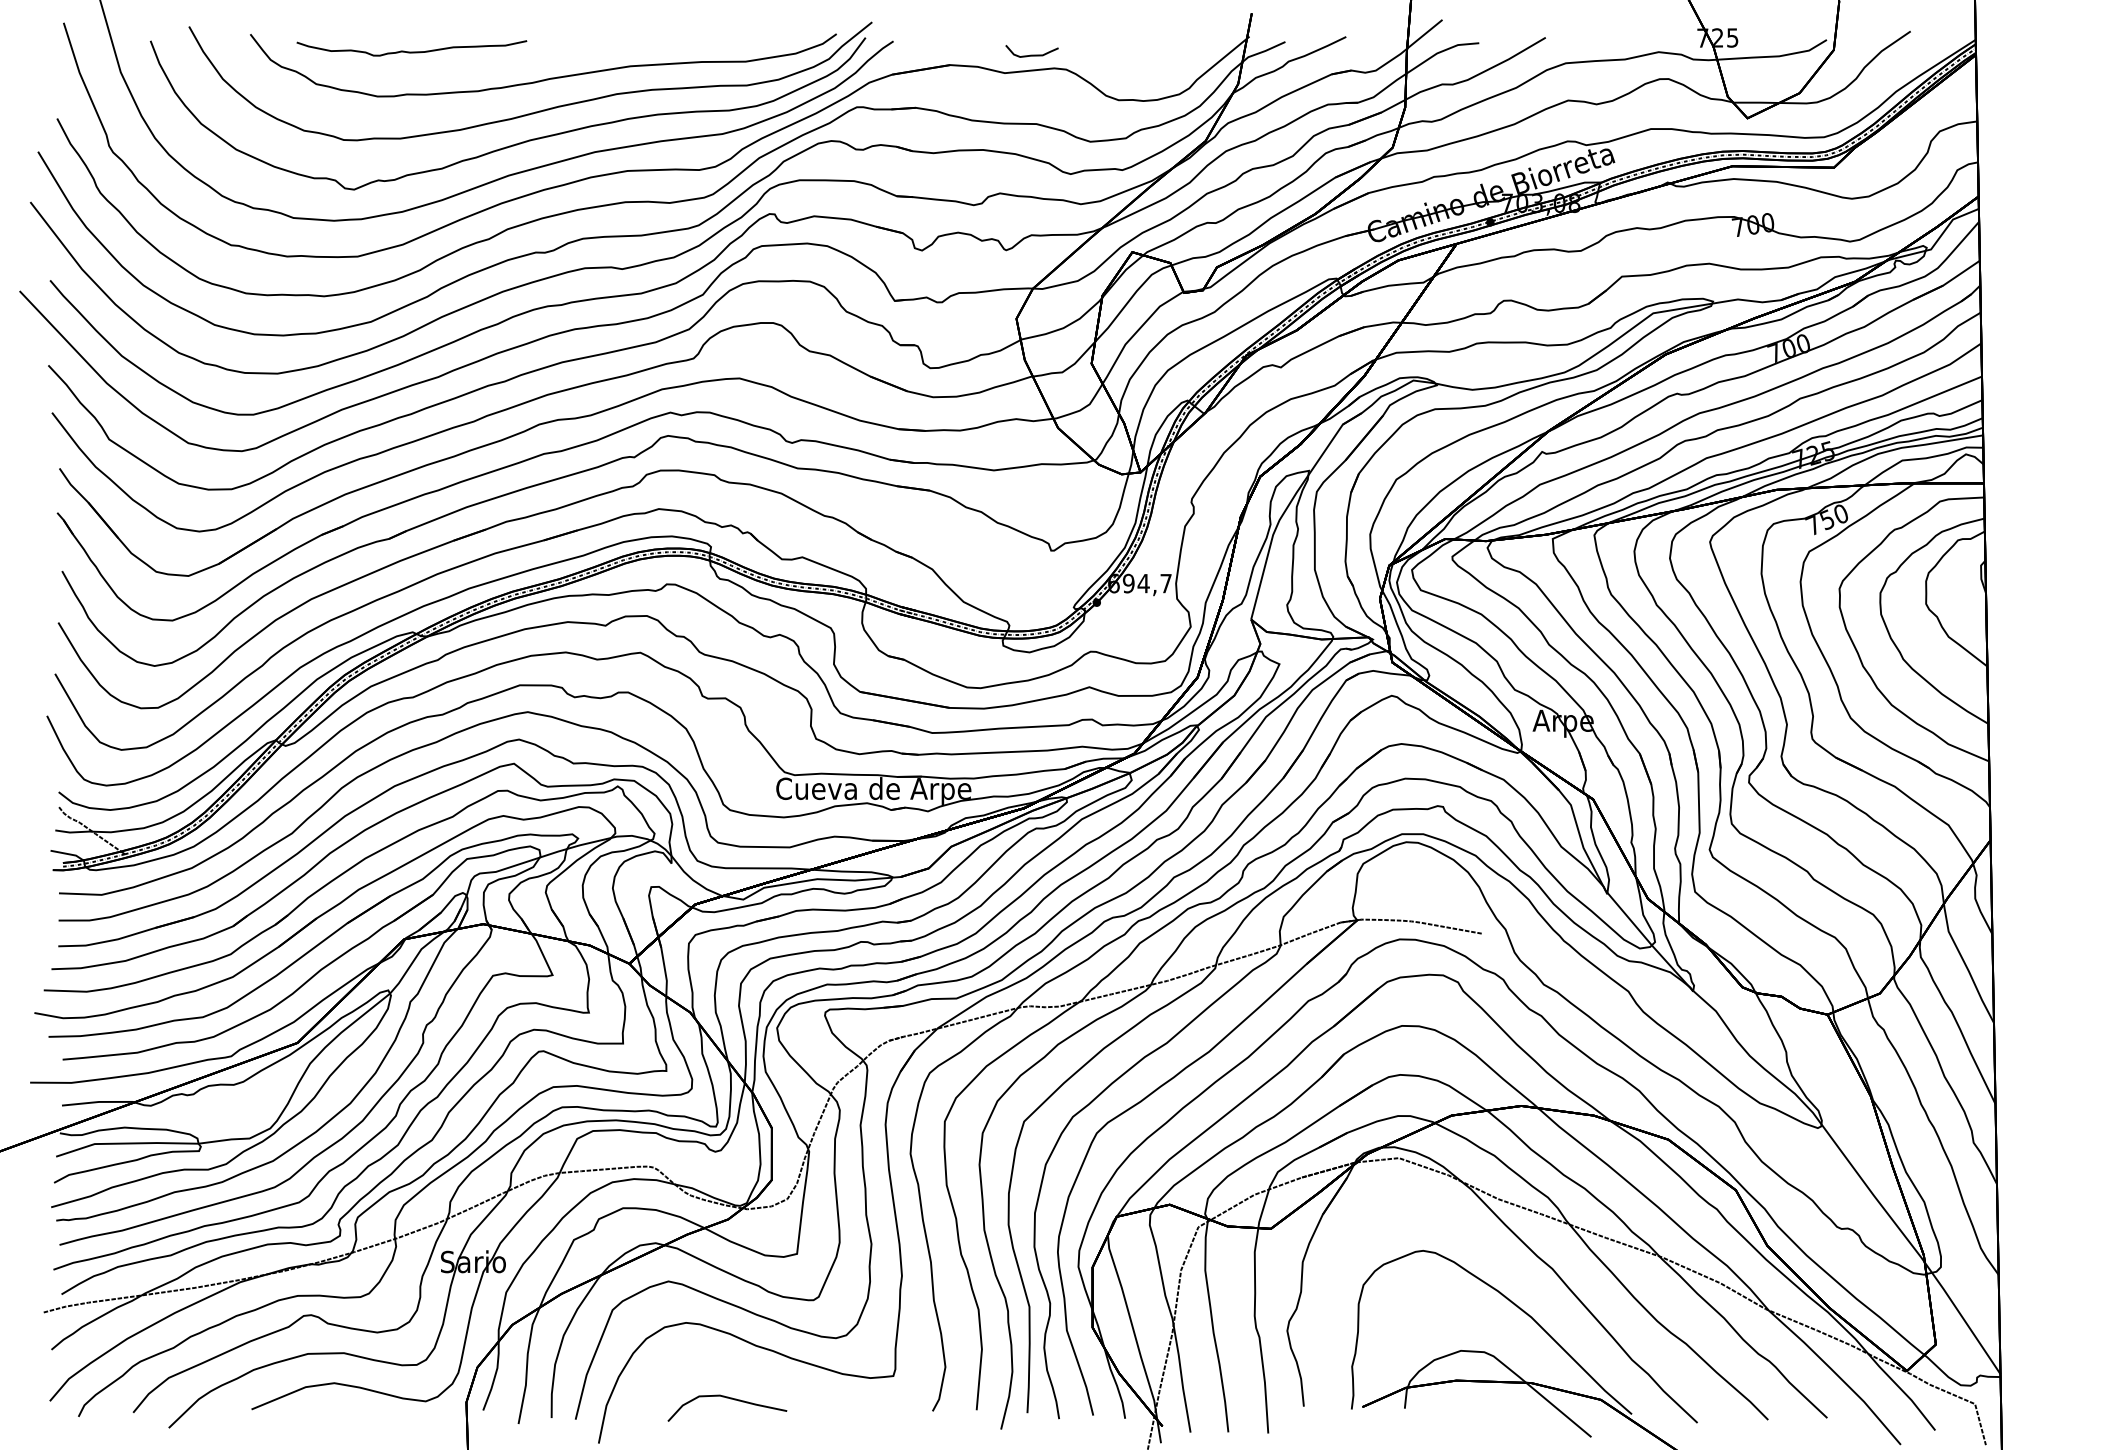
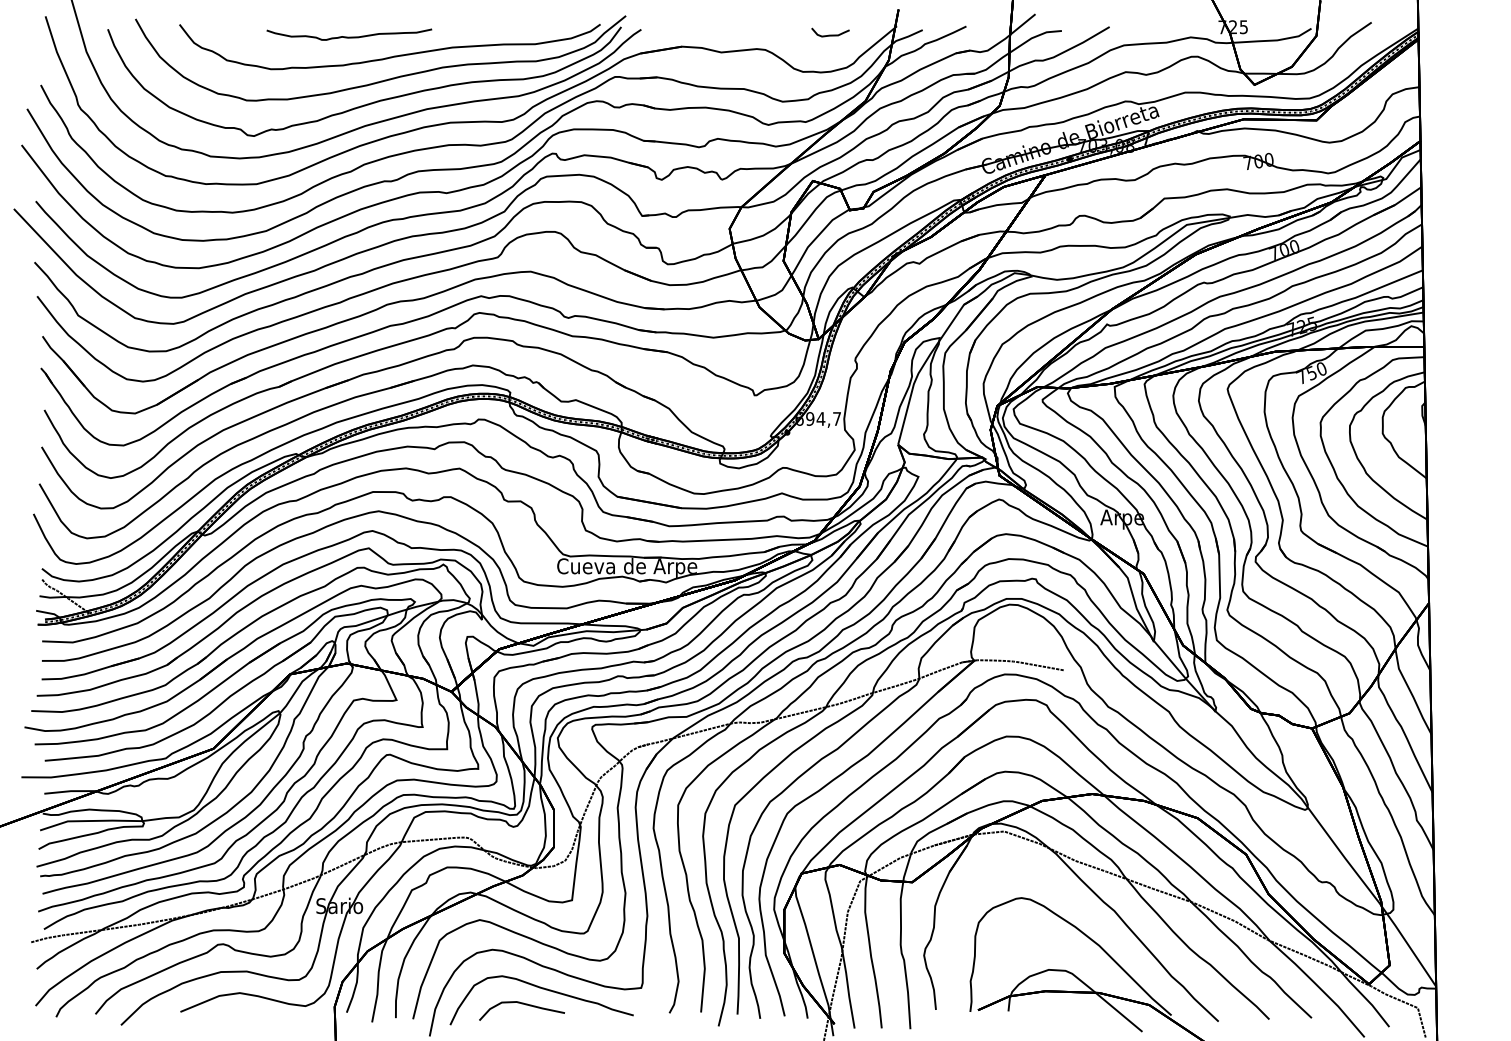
curve: (411, 51) -> (349, 36), moved
curve: (1031, 54) -> (830, 34), moved
curve: (758, 1378) -> (544, 989), added

